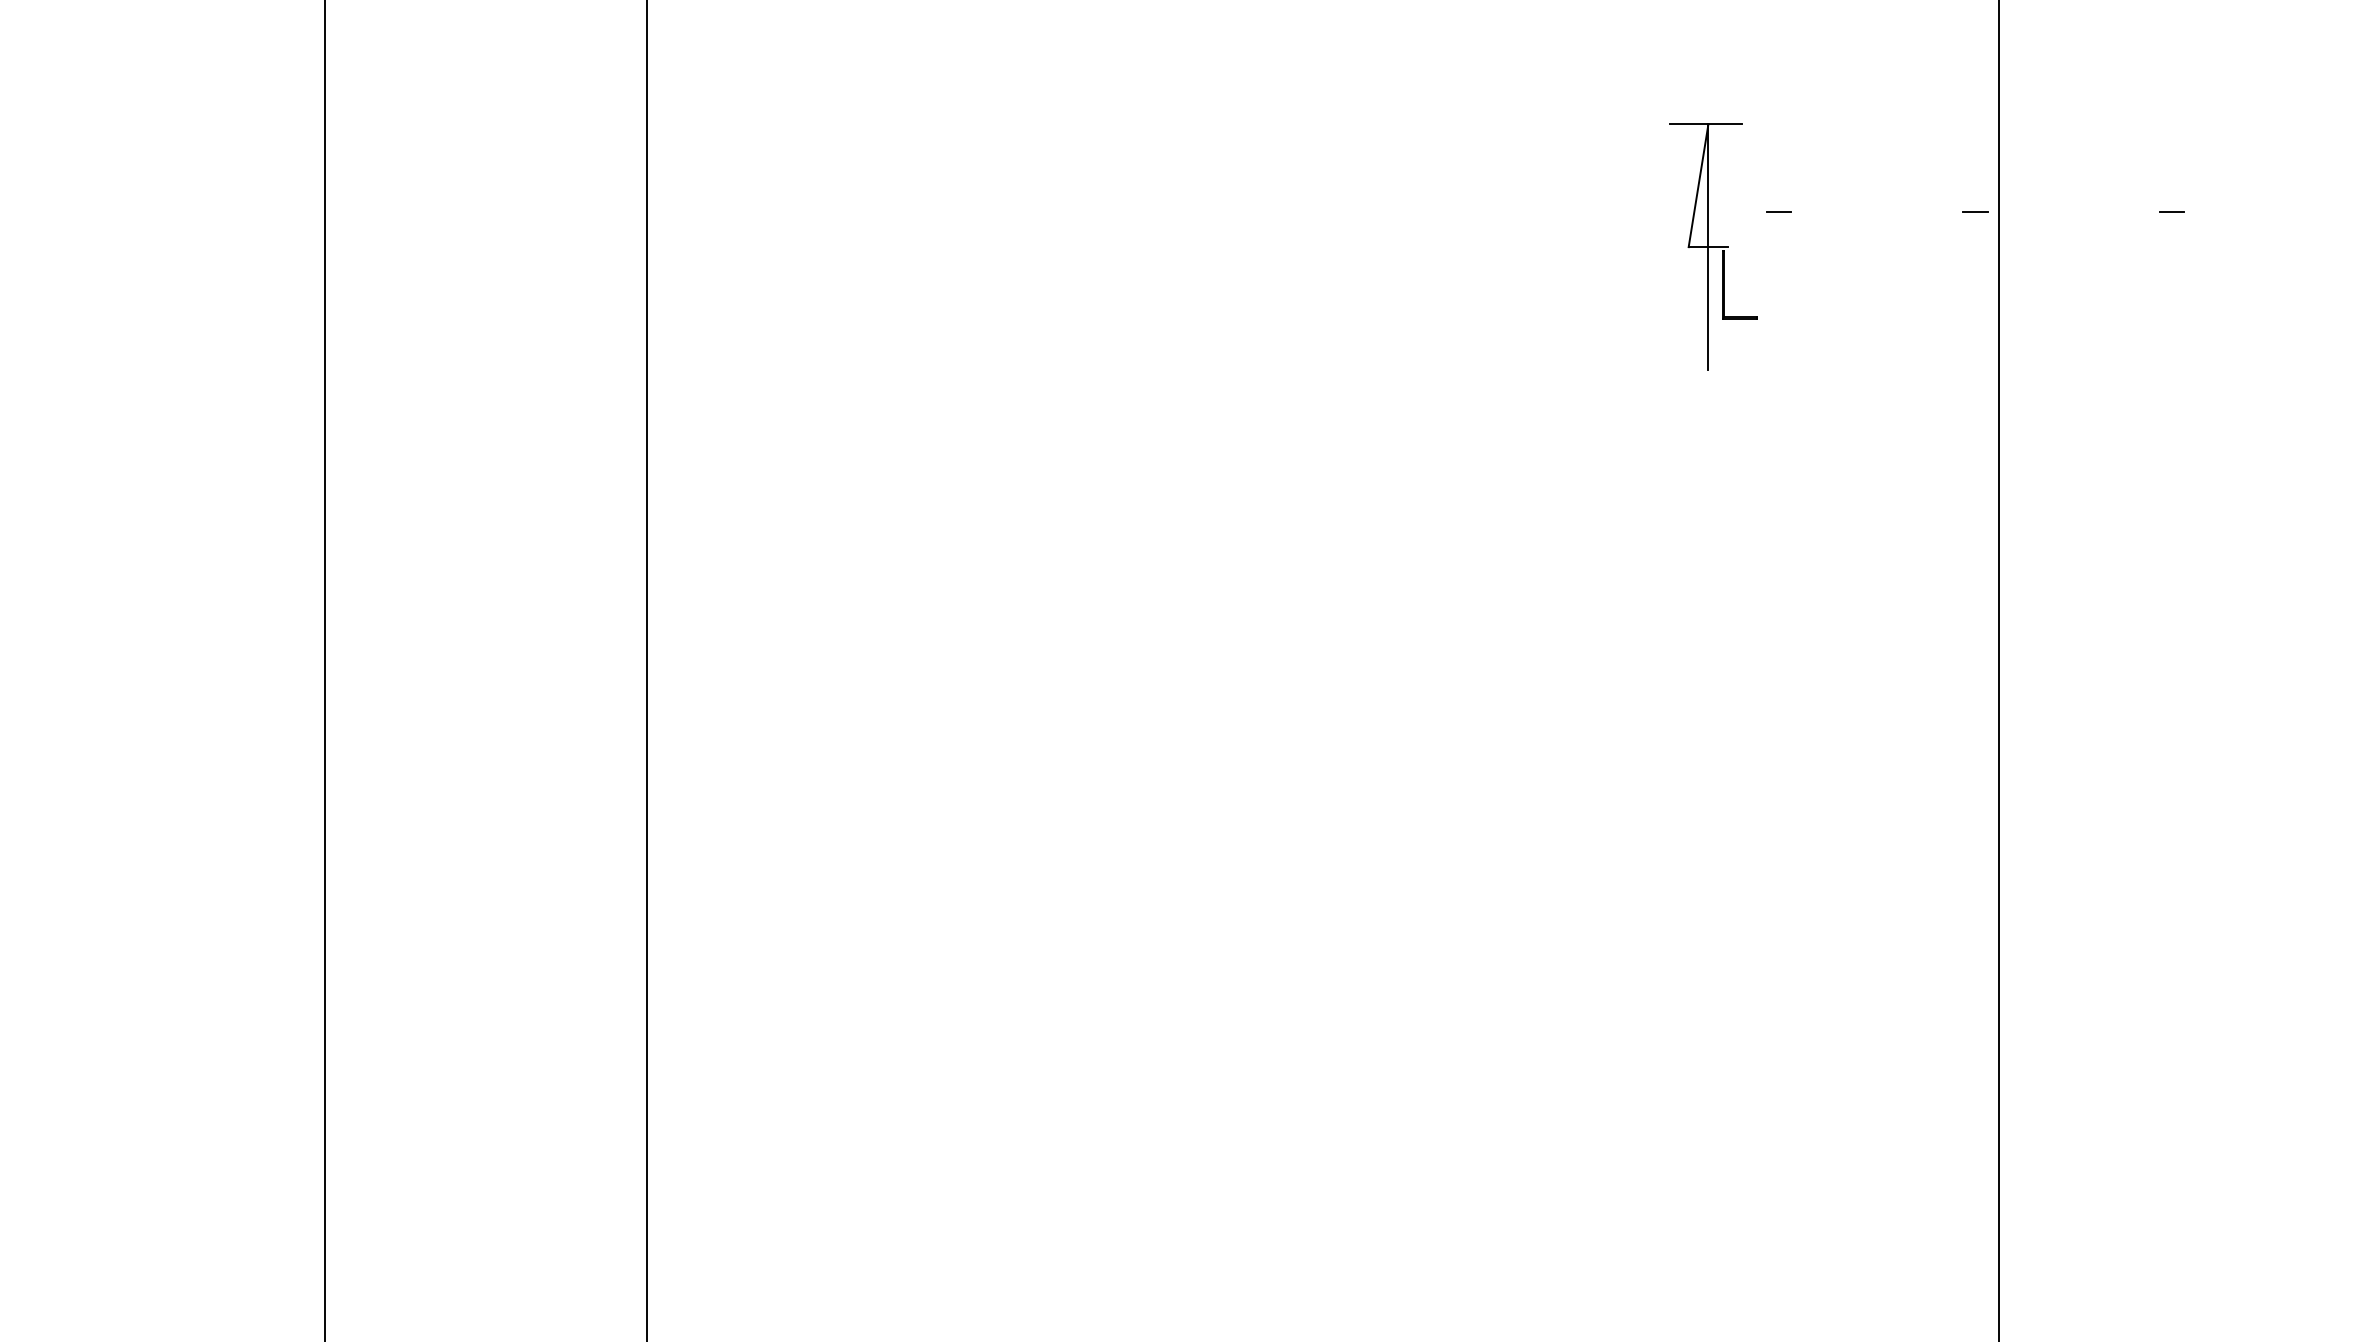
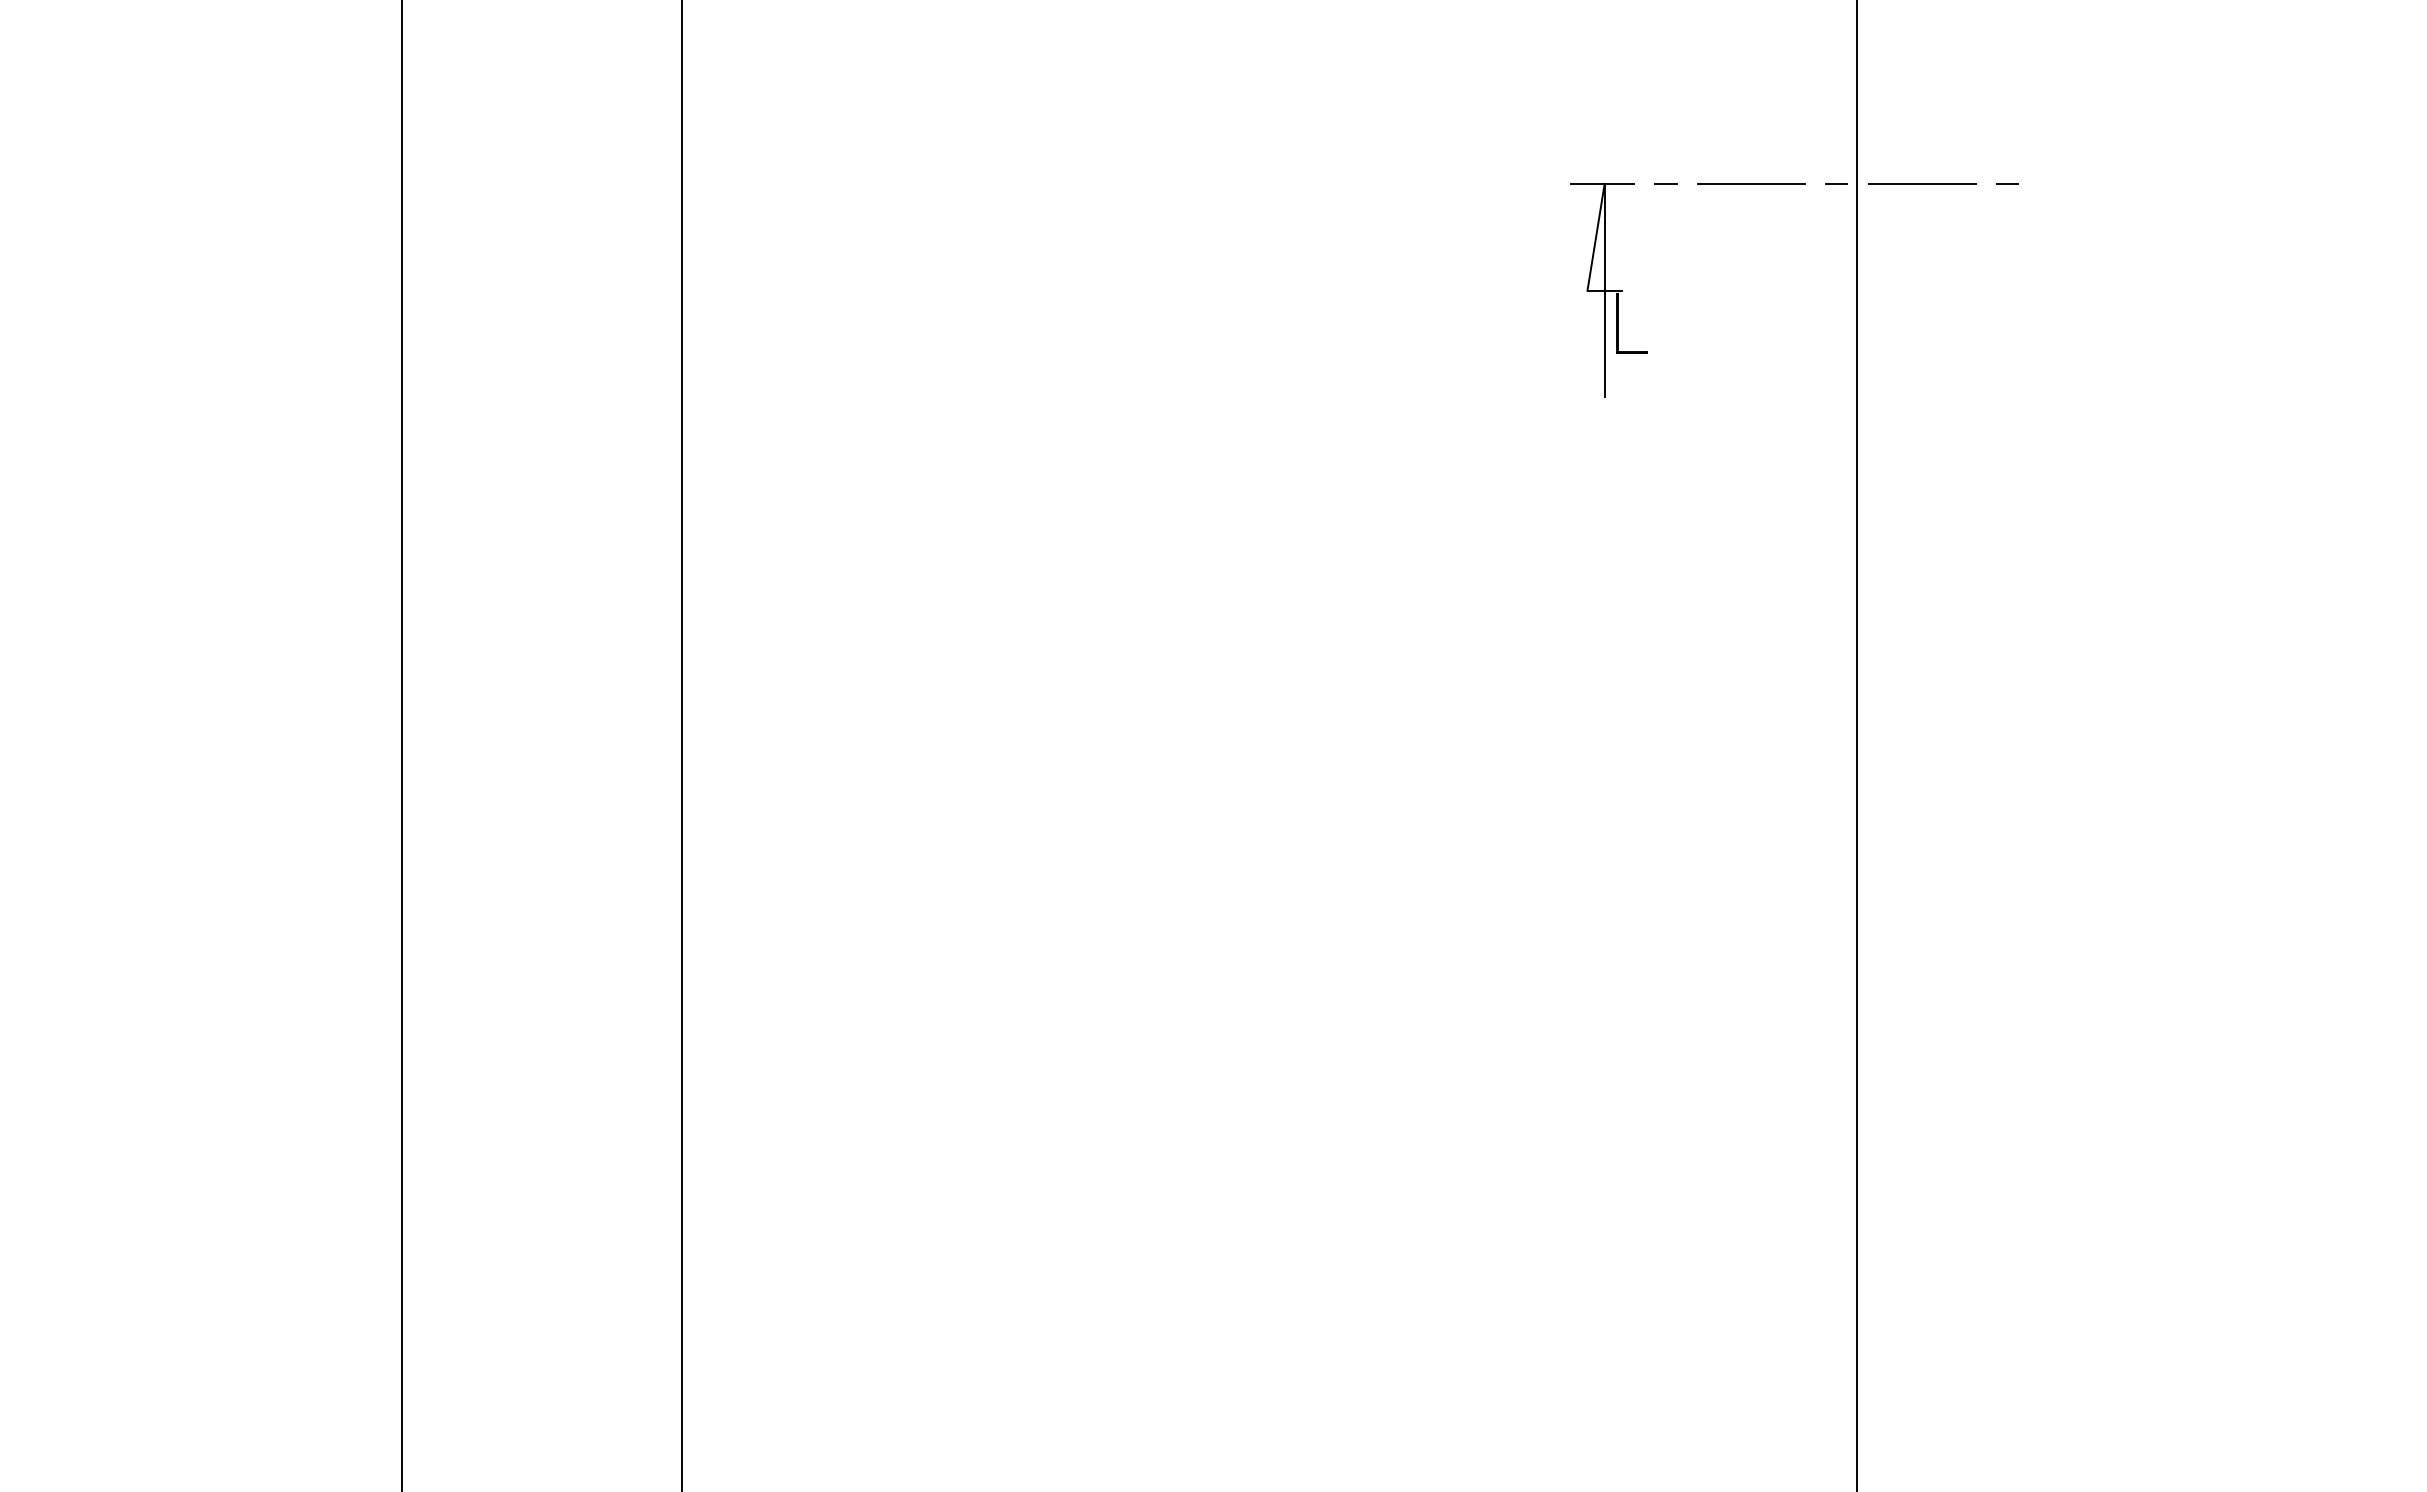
line: (1876, 211) -> (1750, 183), added
line: (2072, 211) -> (1921, 183), added
part: (1712, 246) -> (1608, 290), moved

